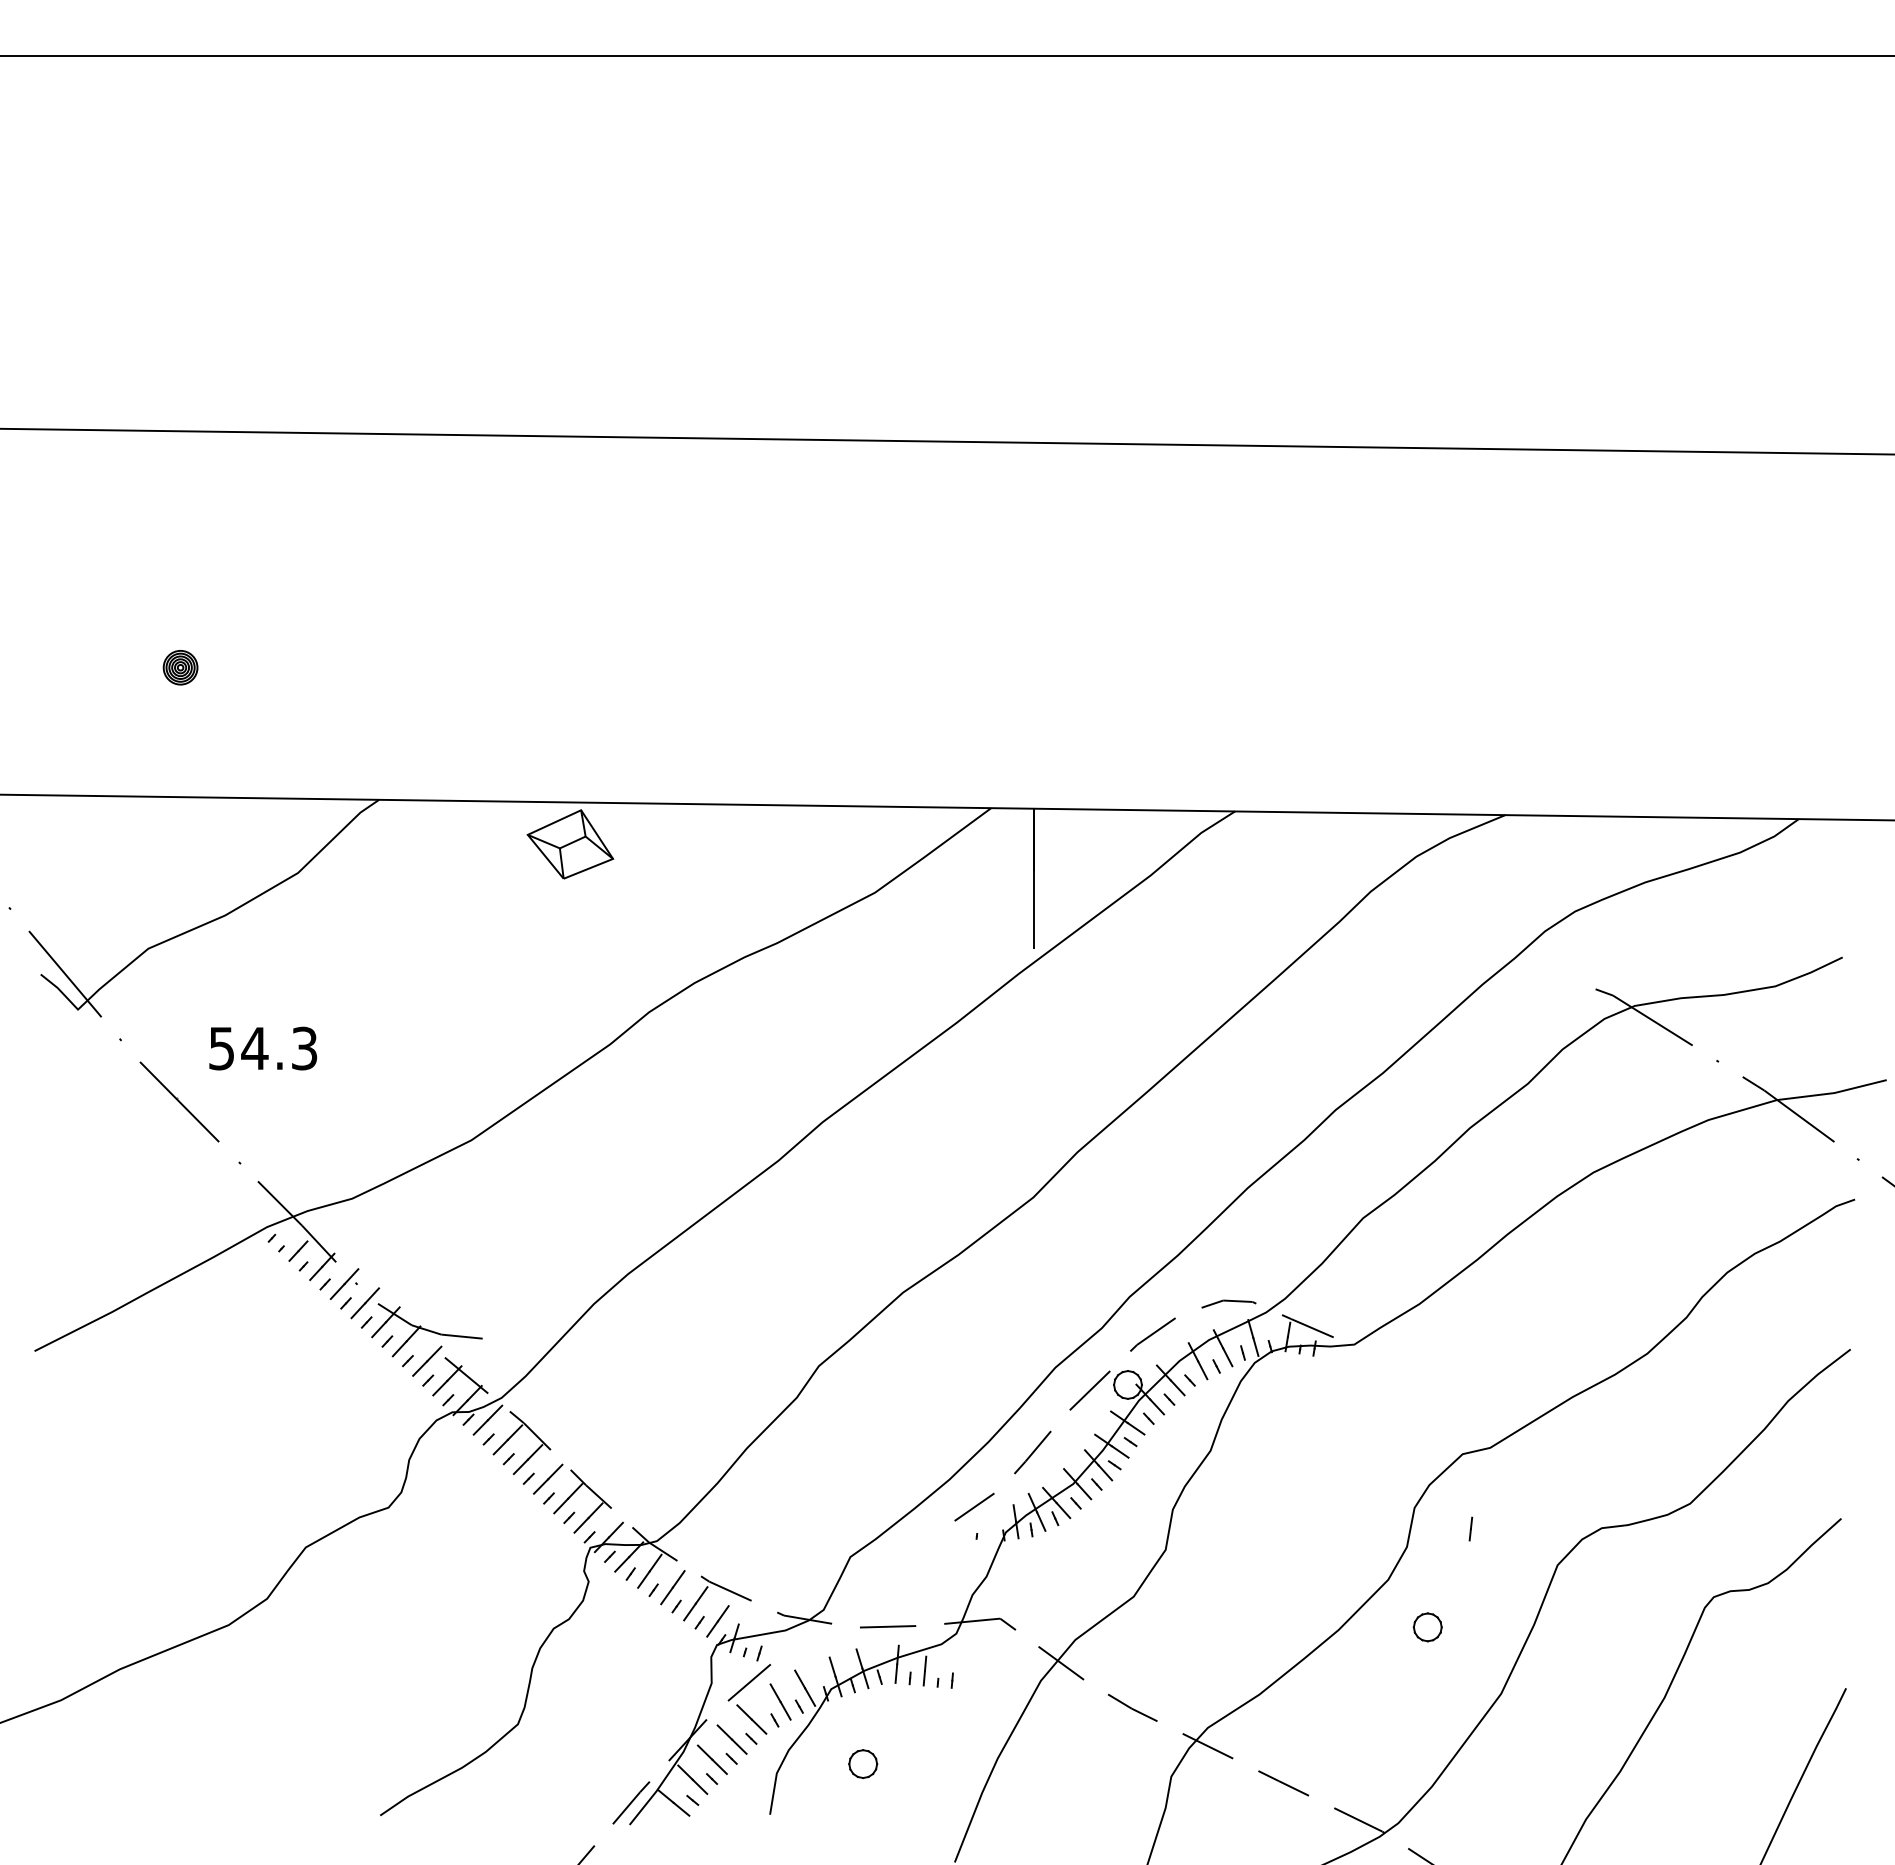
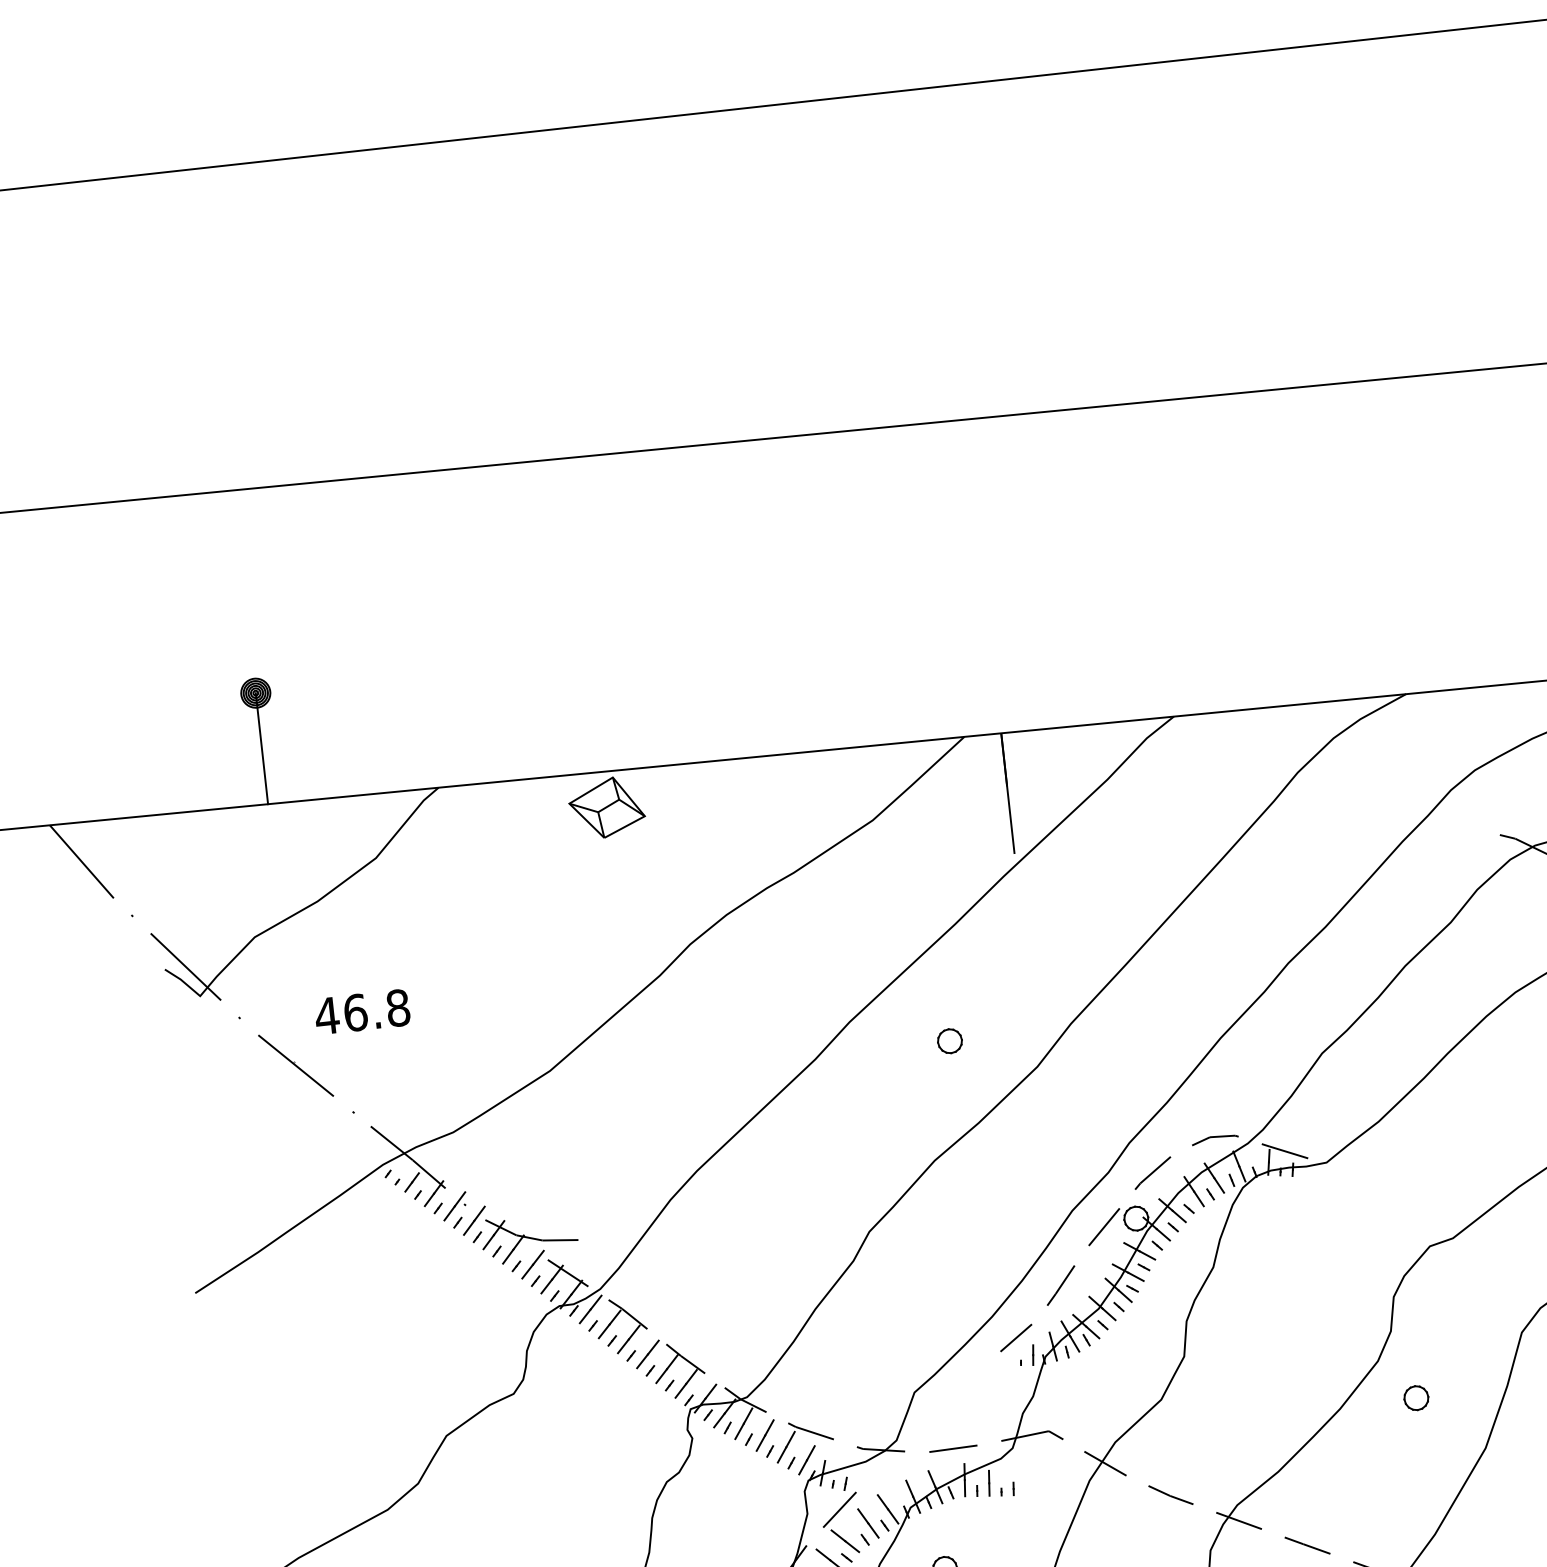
line: (180, 732) -> (261, 748), added
text: (262, 1048) -> (362, 1012), 54.3 -> 46.8
part: (935, 1156) -> (949, 1040), added
line: (1470, 1528) -> (1032, 1354), moved

